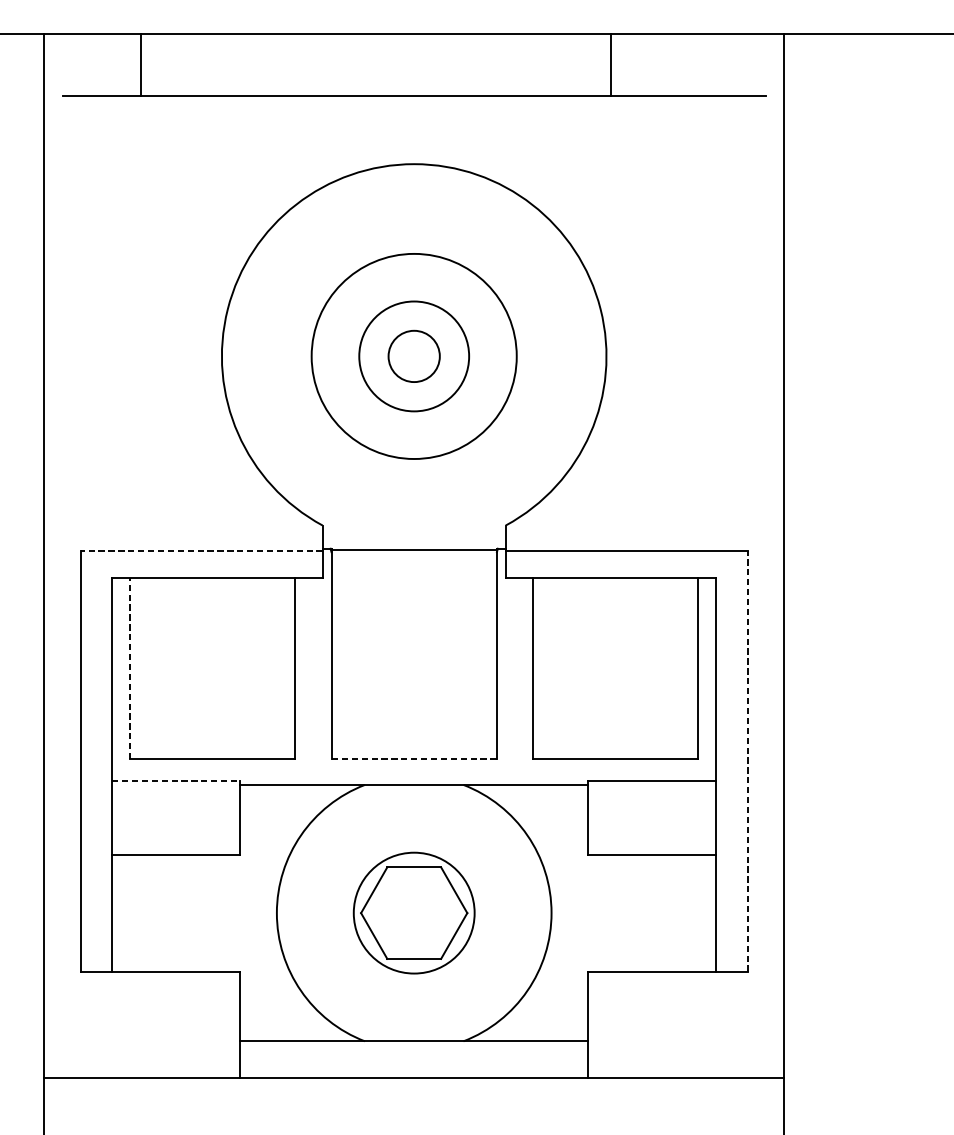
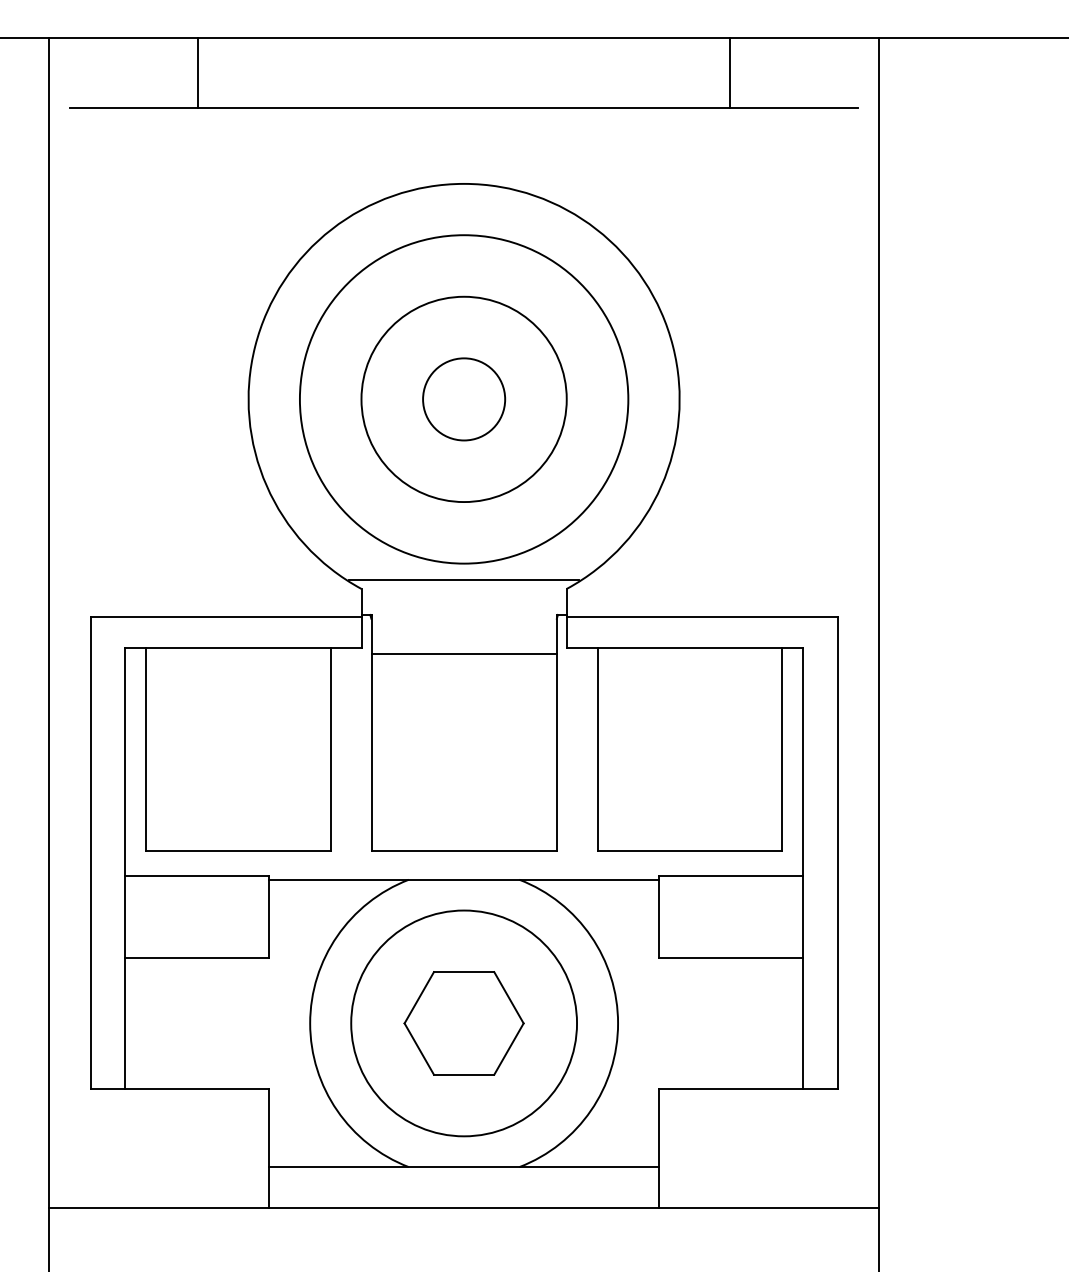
line: (141, 64) -> (198, 72), moved
line: (610, 64) -> (729, 72), moved
circle: (413, 356) -> (463, 399), size x1.43
circle: (413, 356) -> (463, 399), size x1.67
circle: (414, 356) -> (464, 399), size x1.43
line: (413, 517) -> (463, 580), added
line: (201, 550) -> (225, 617), dashed -> solid
line: (413, 550) -> (463, 654), moved
line: (129, 668) -> (145, 749), dashed -> solid
line: (413, 759) -> (463, 851), dashed -> solid
line: (747, 760) -> (837, 852), dashed -> solid
line: (176, 781) -> (197, 875), dashed -> solid
circle: (414, 913) -> (464, 1023), size x1.67

